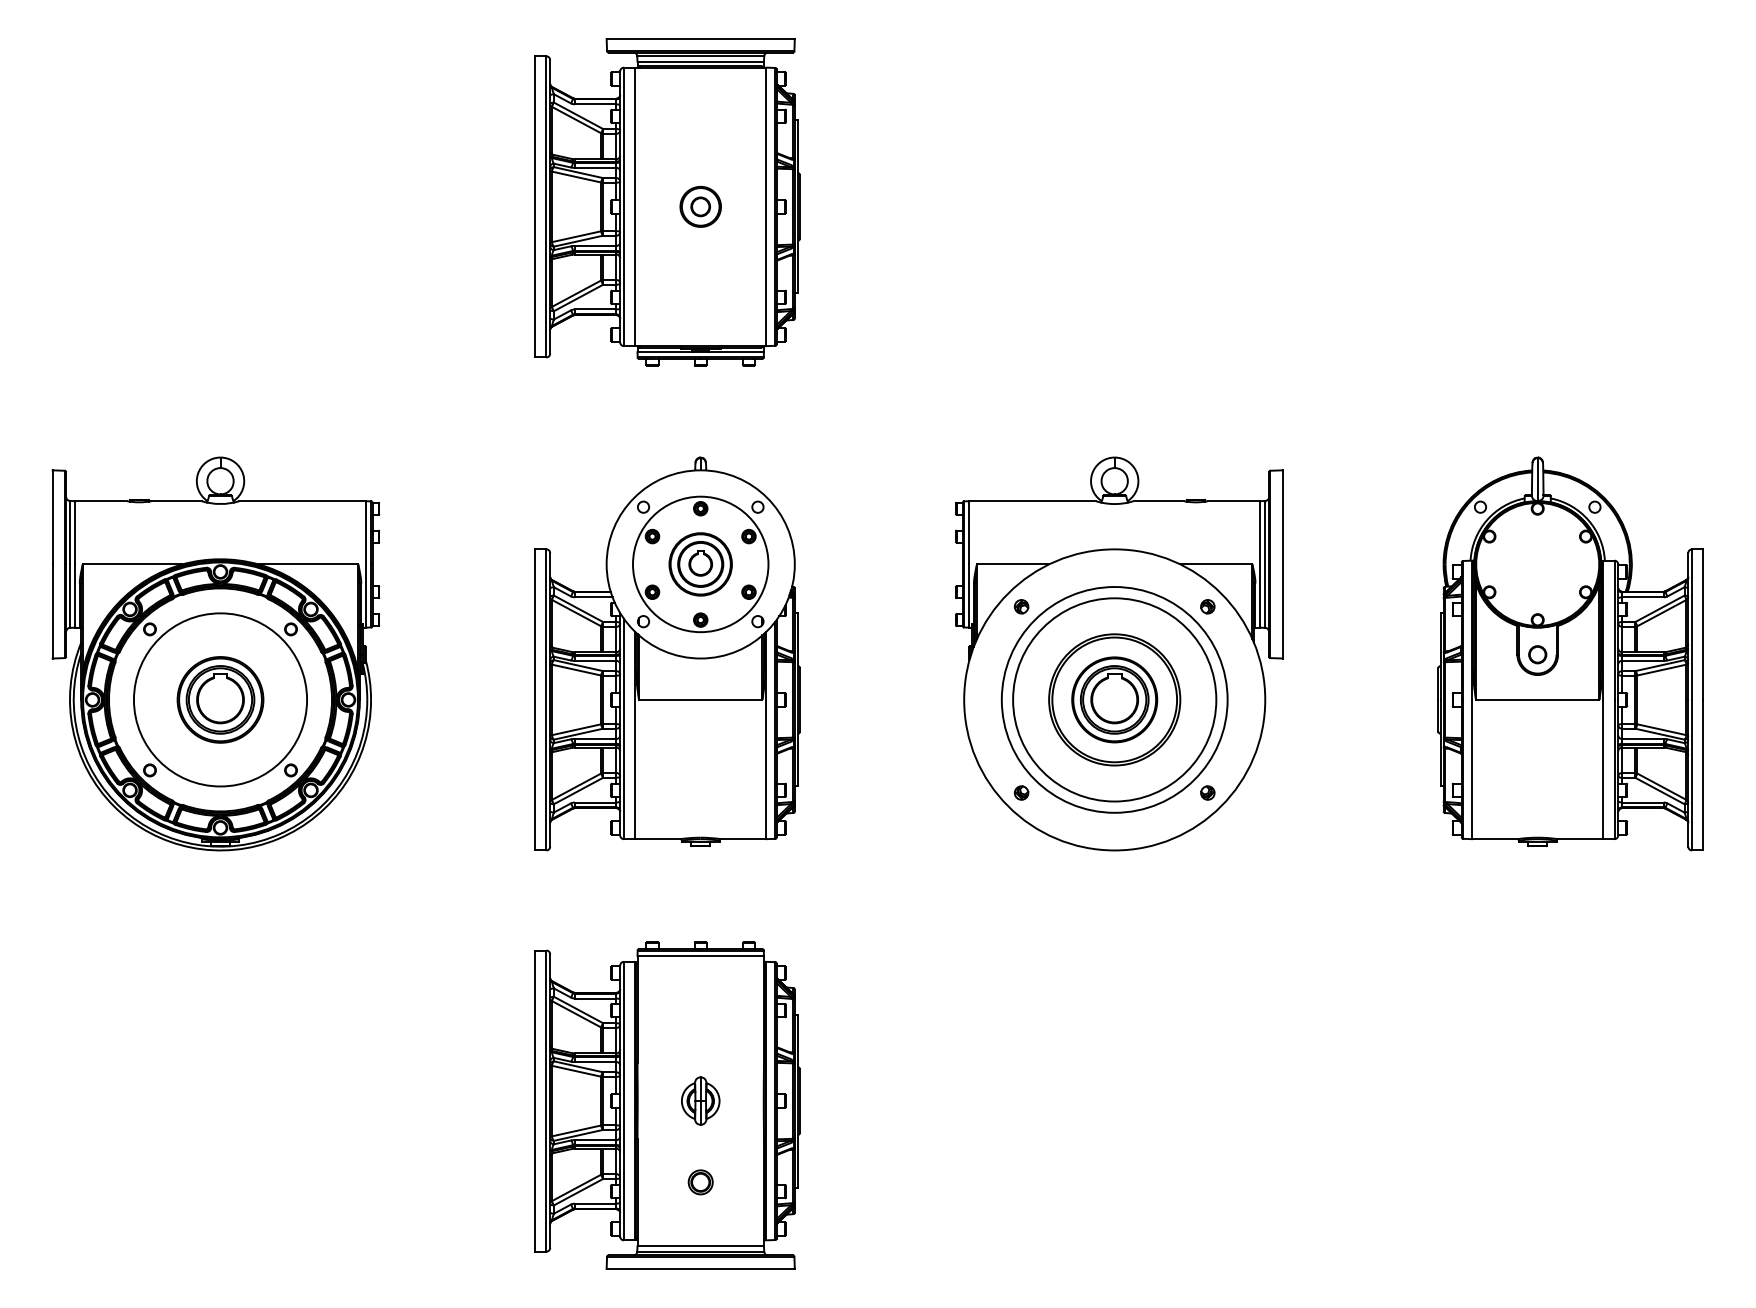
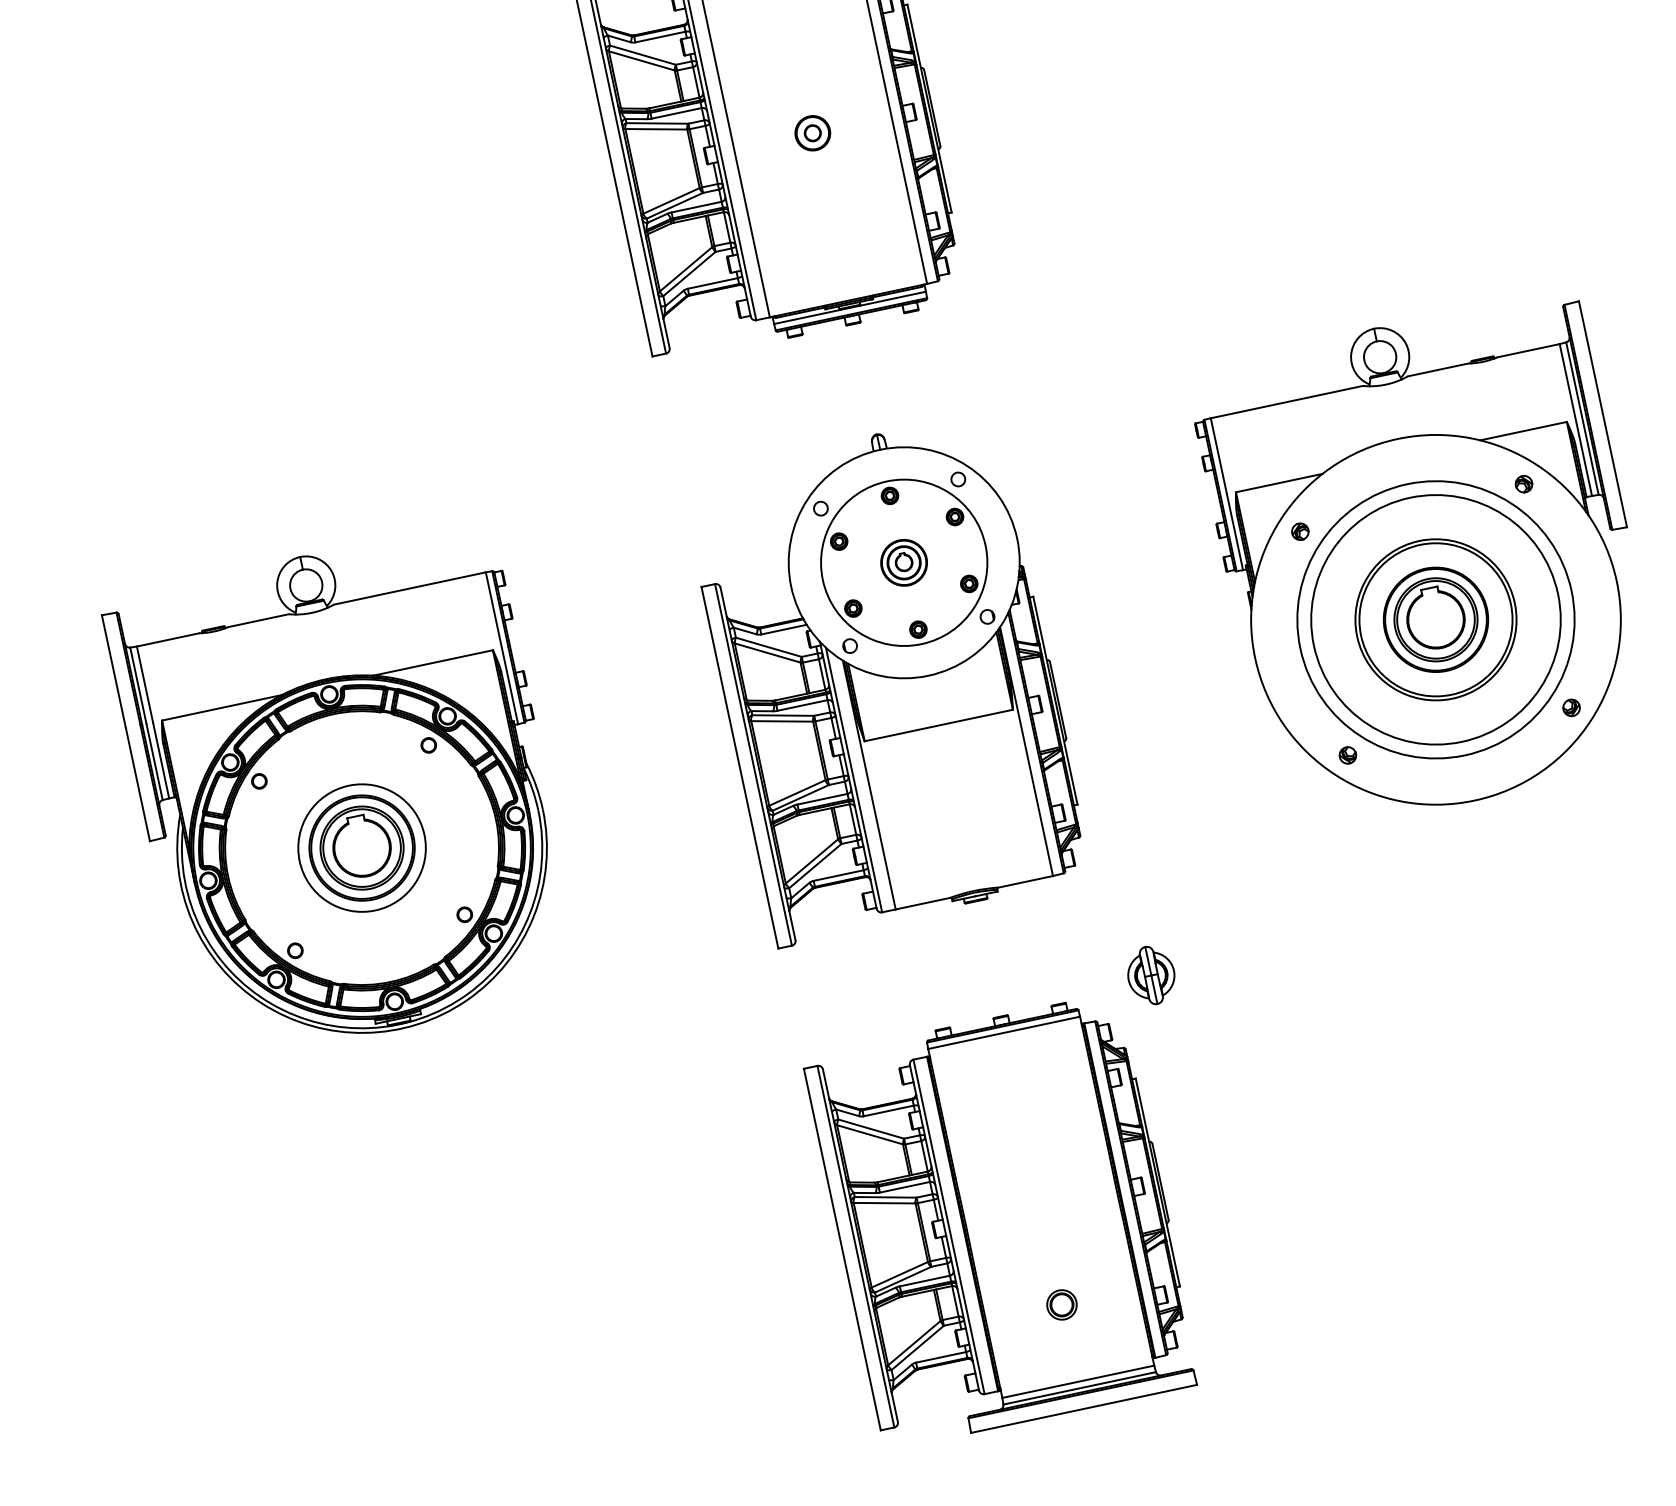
part: (700, 206) -> (812, 132), size x0.7
part: (700, 564) -> (903, 562), size x0.6
circle: (220, 699) -> (361, 847), size x0.6
part: (700, 1100) -> (1150, 974), moved

